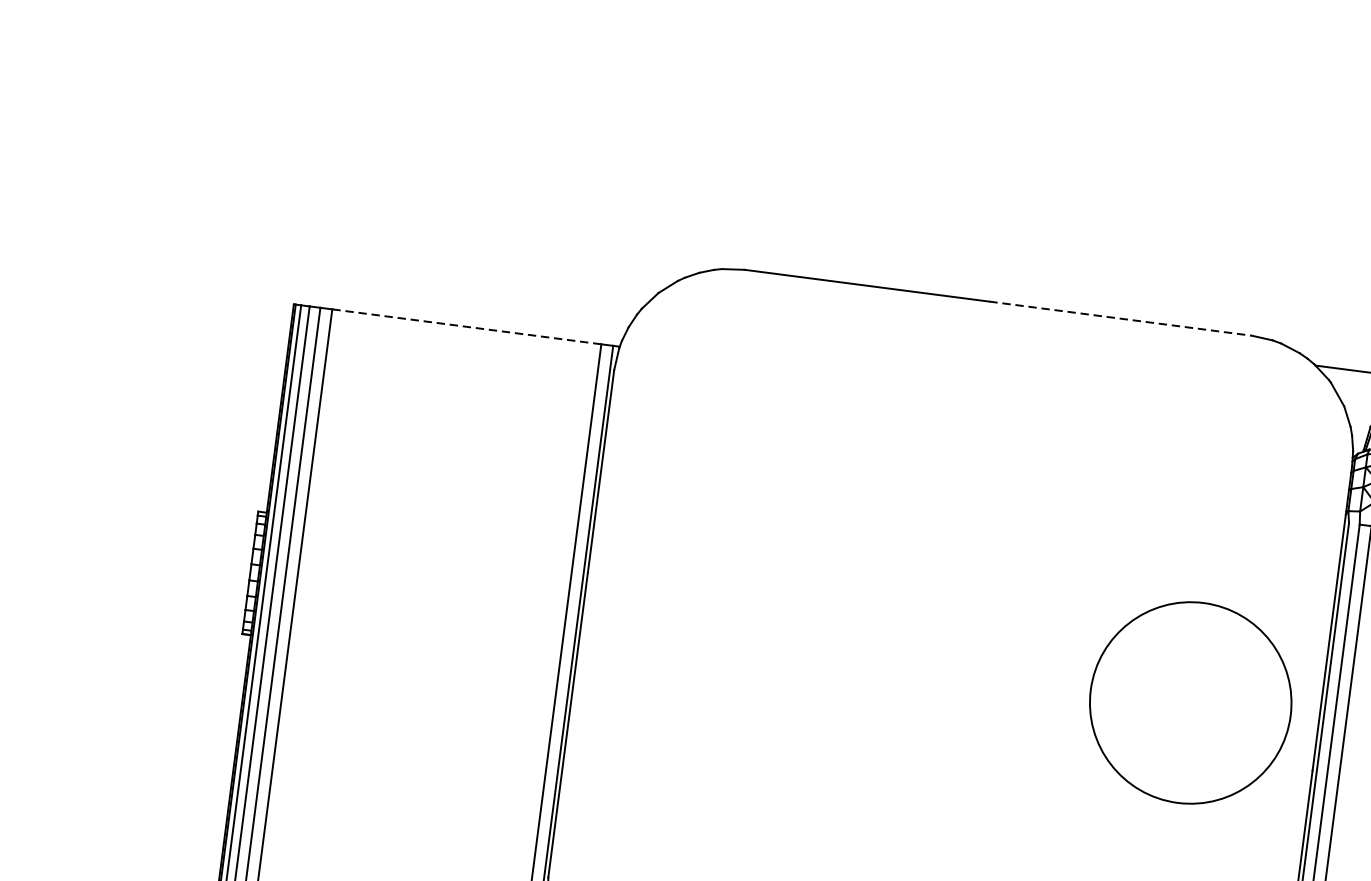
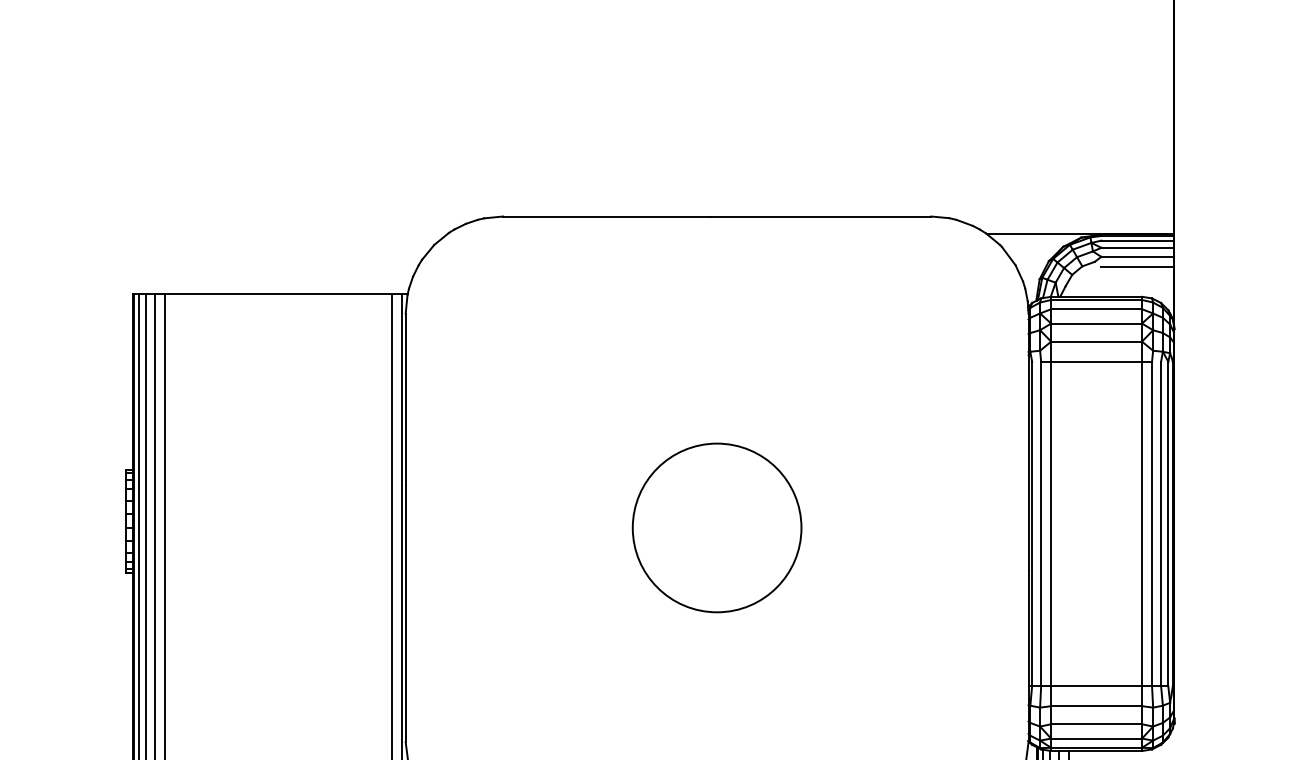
line: (1120, 318) -> (820, 216), dashed -> solid
line: (466, 326) -> (278, 293), dashed -> solid
circle: (1190, 702) -> (716, 527), moved

